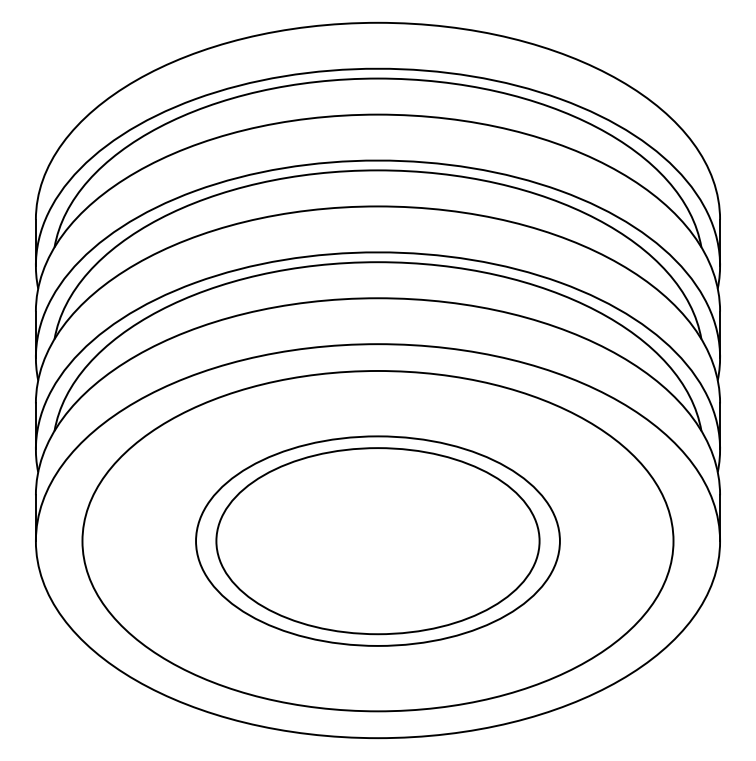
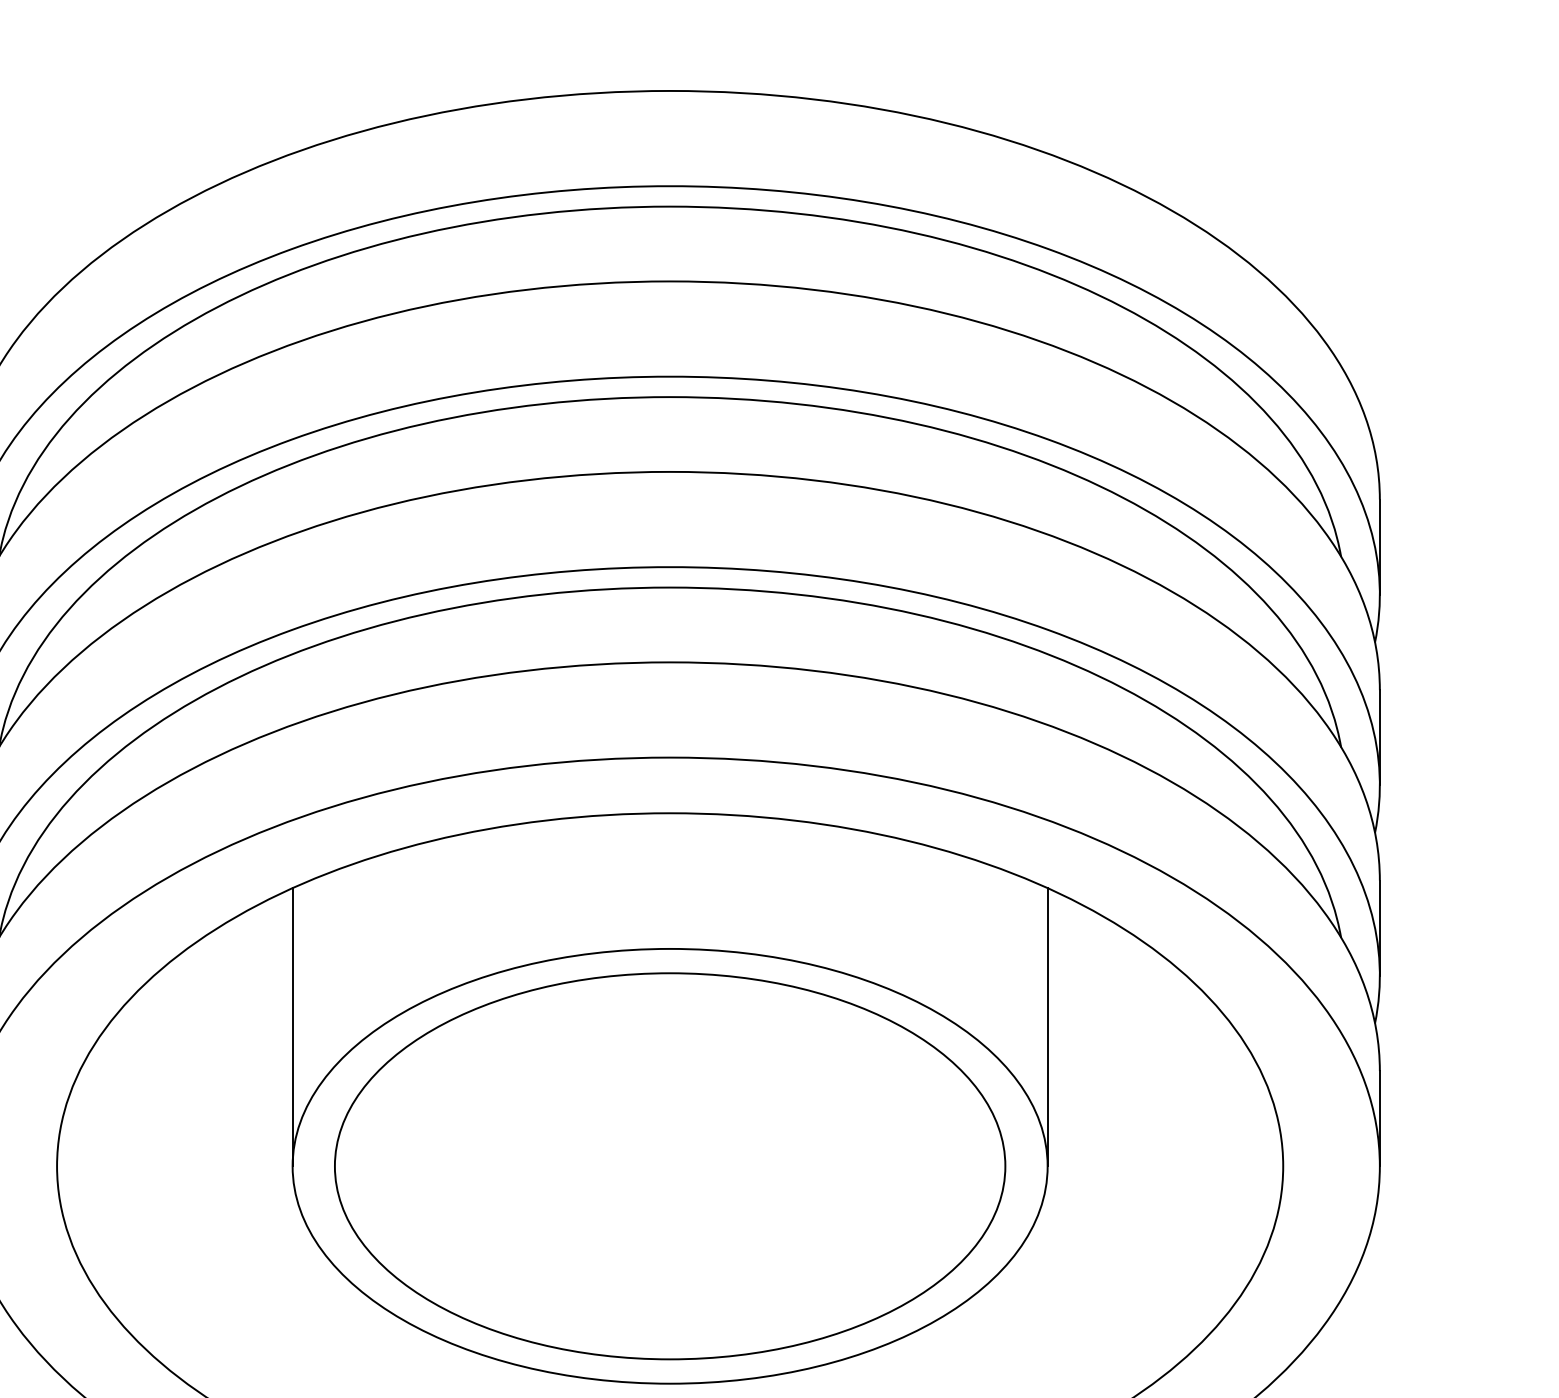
line: (196, 474) -> (293, 1028), added
line: (559, 474) -> (1046, 1028), added

